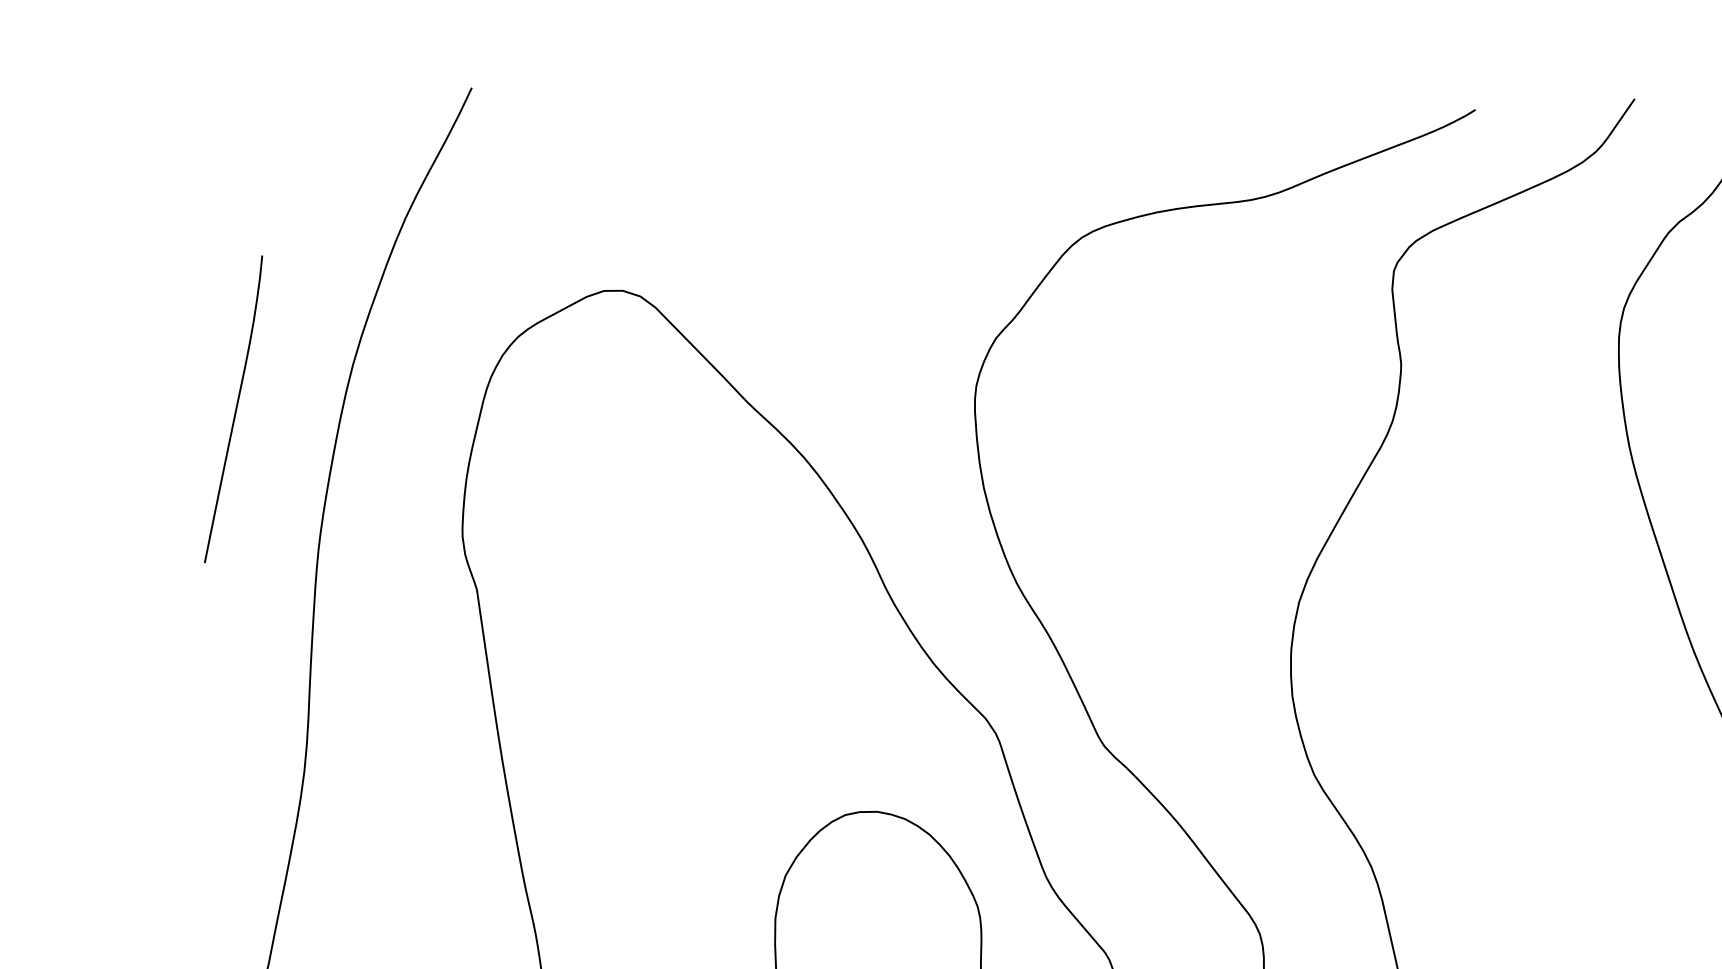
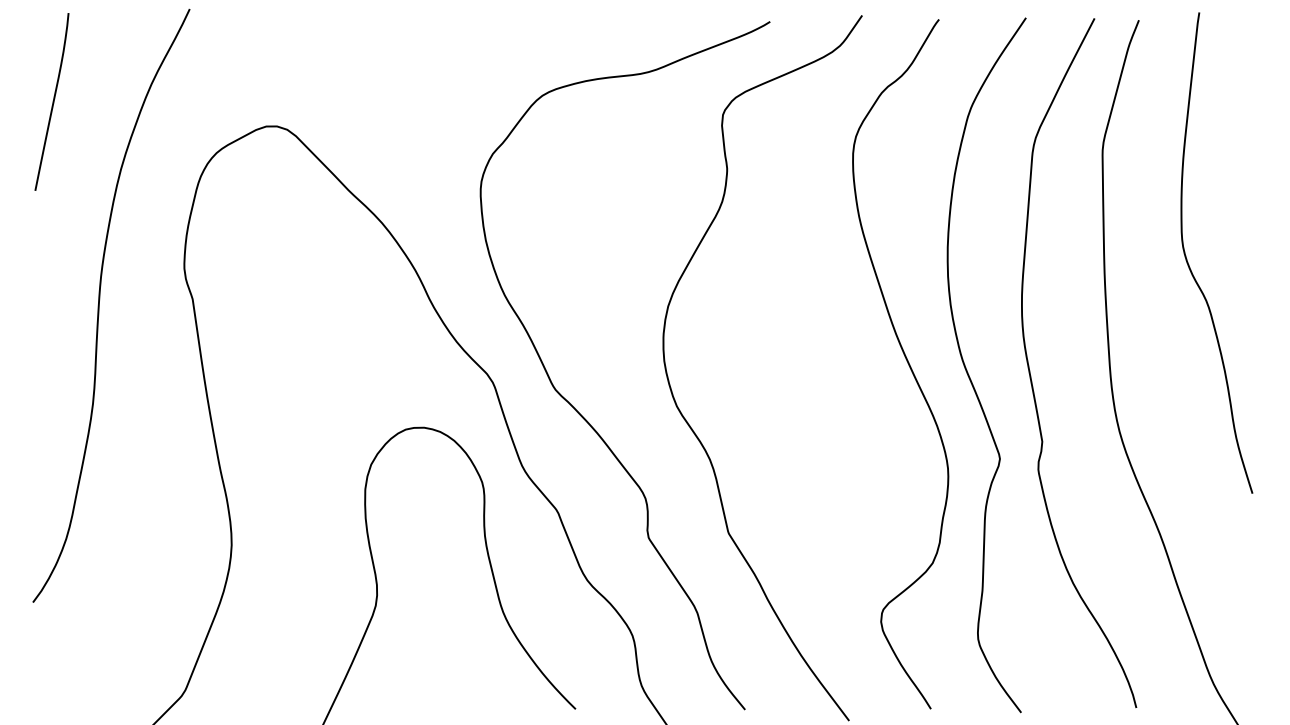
curve: (234, 408) -> (52, 101), moved

